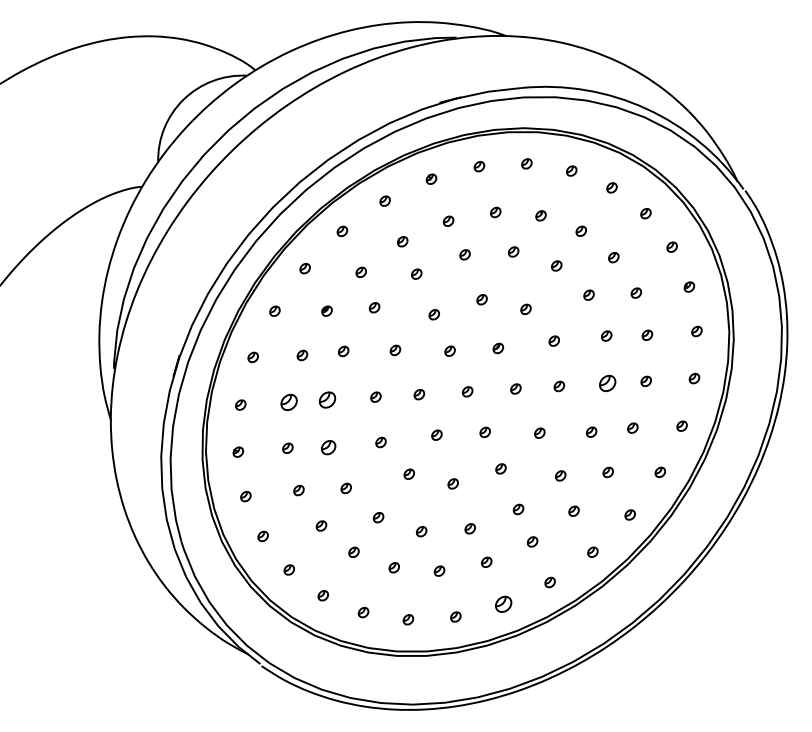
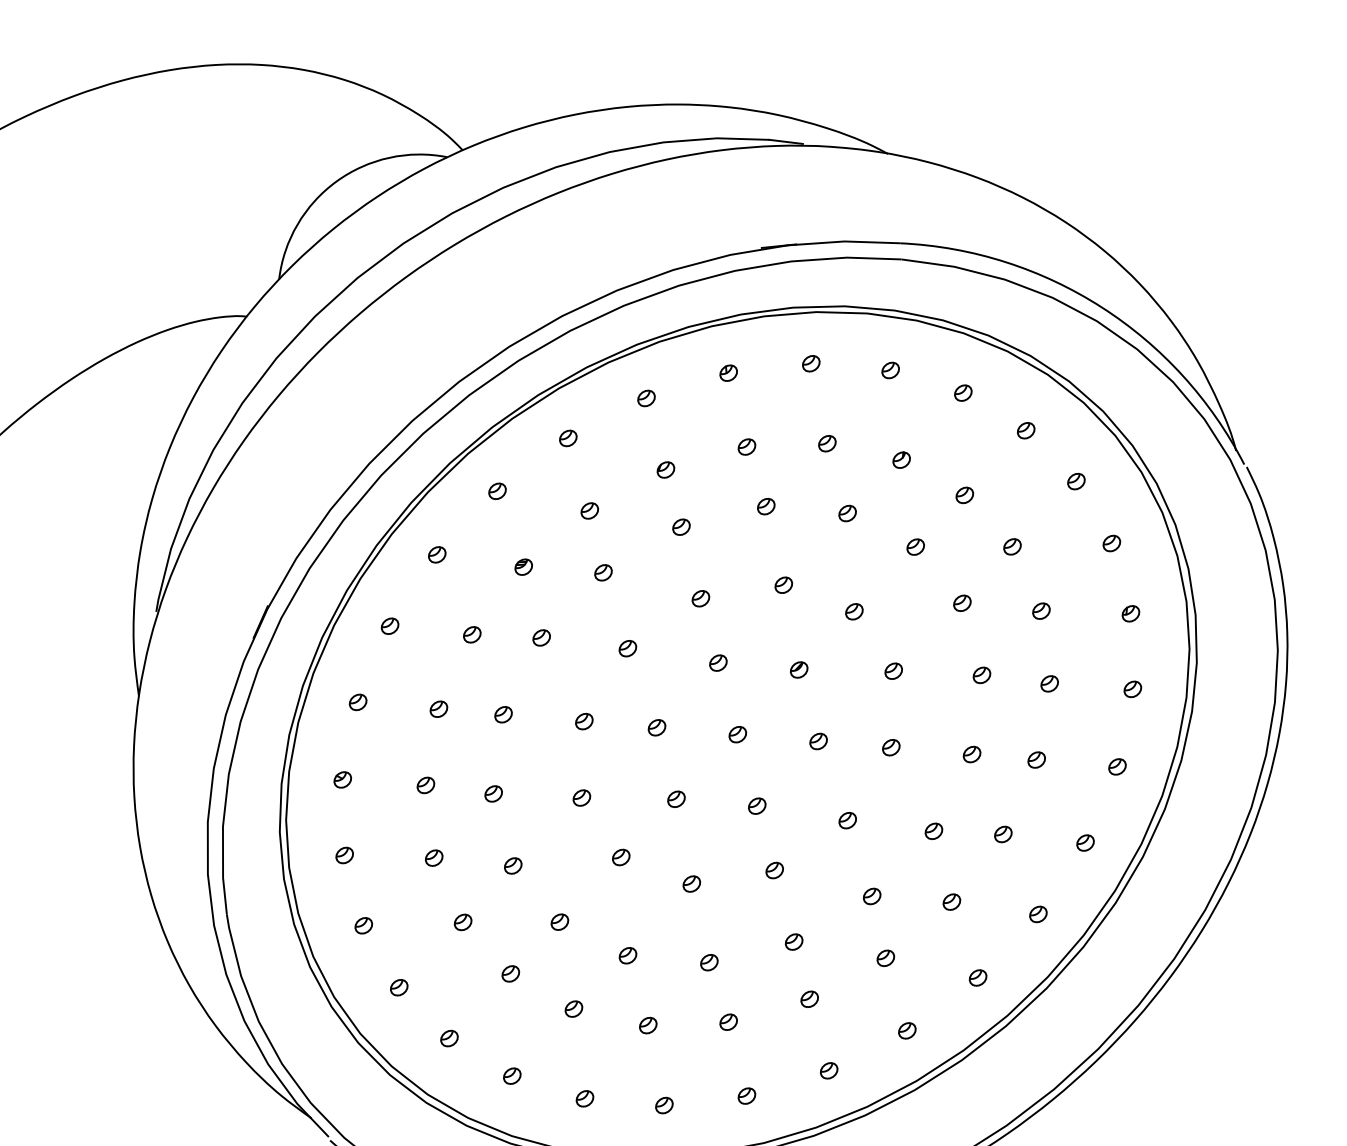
part: (607, 383) -> (971, 754), size x0.62
part: (327, 399) -> (503, 713), size x0.62
part: (288, 401) -> (438, 707), size x0.62
part: (328, 447) -> (493, 793), size x0.71
part: (503, 604) -> (746, 1096), size x0.62

